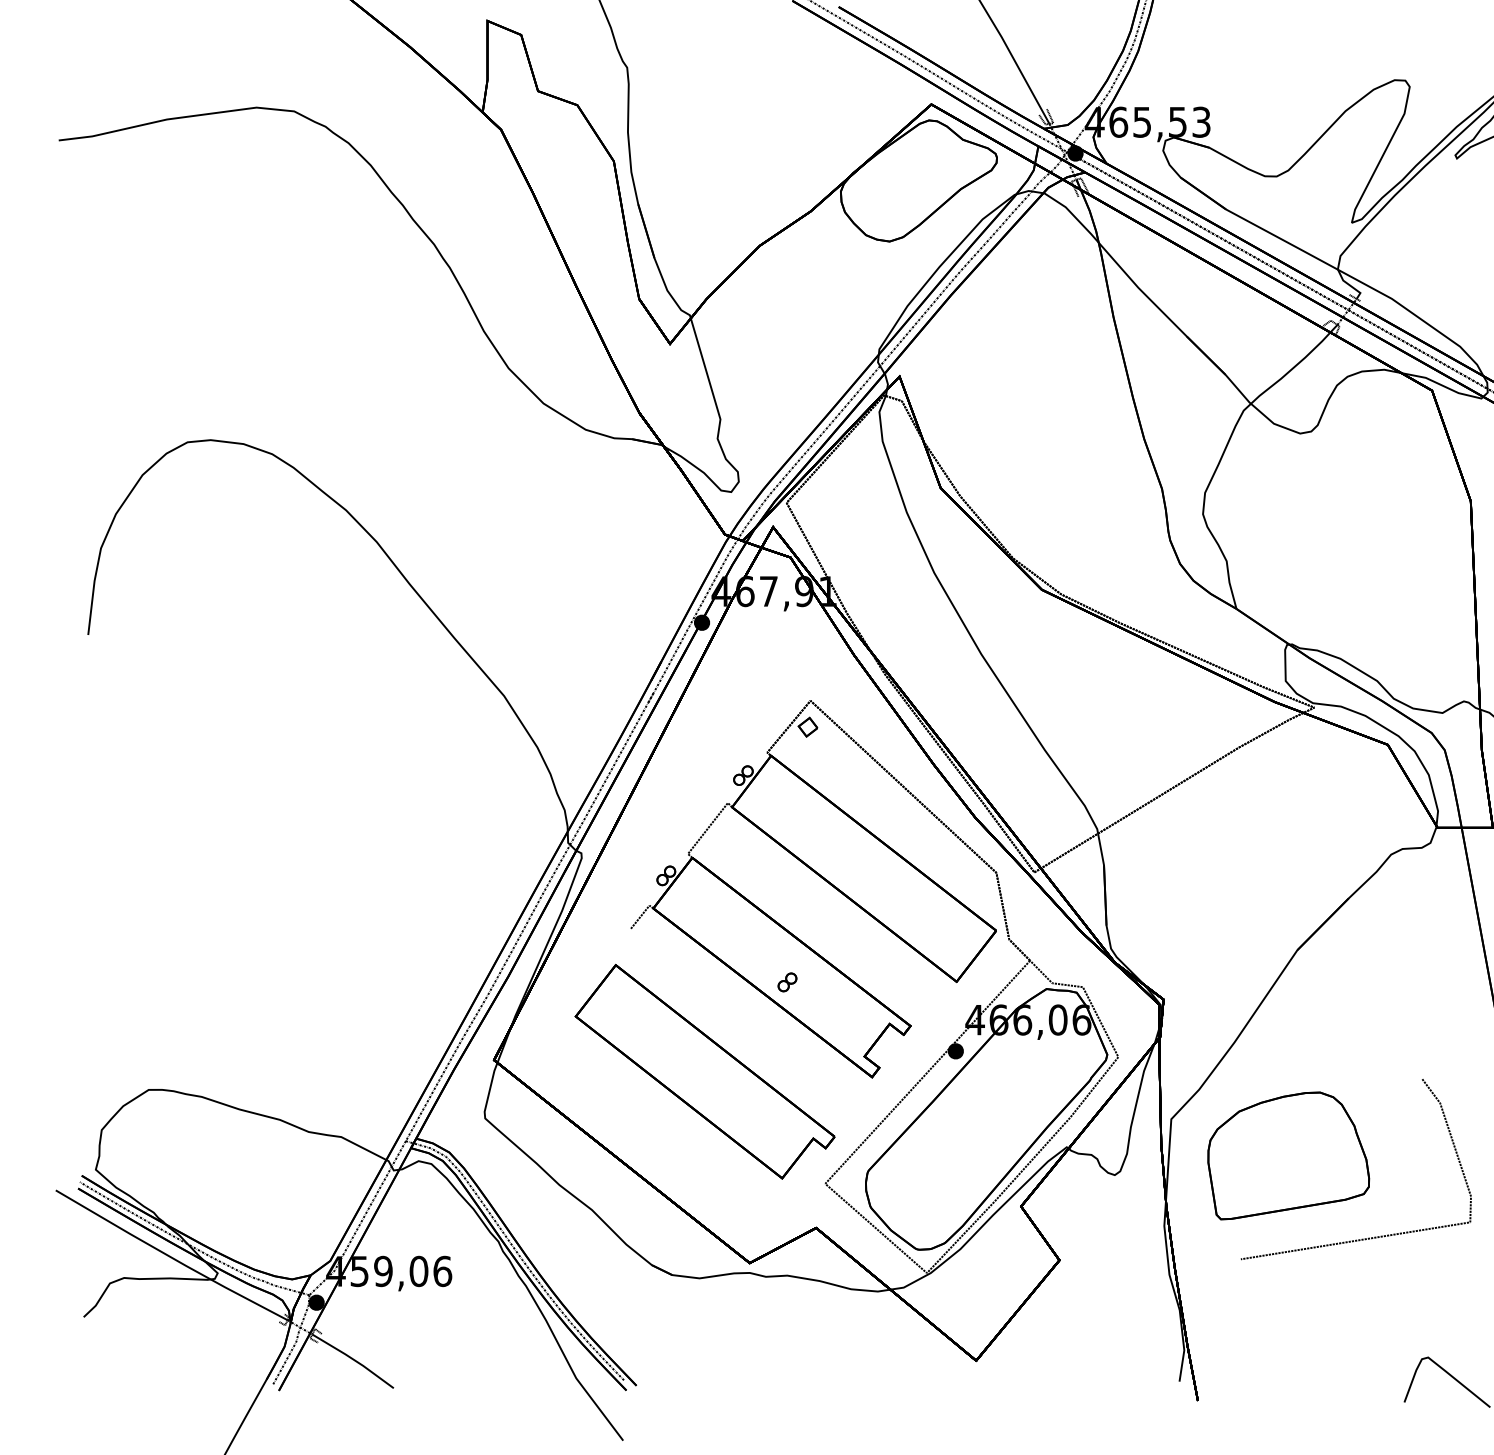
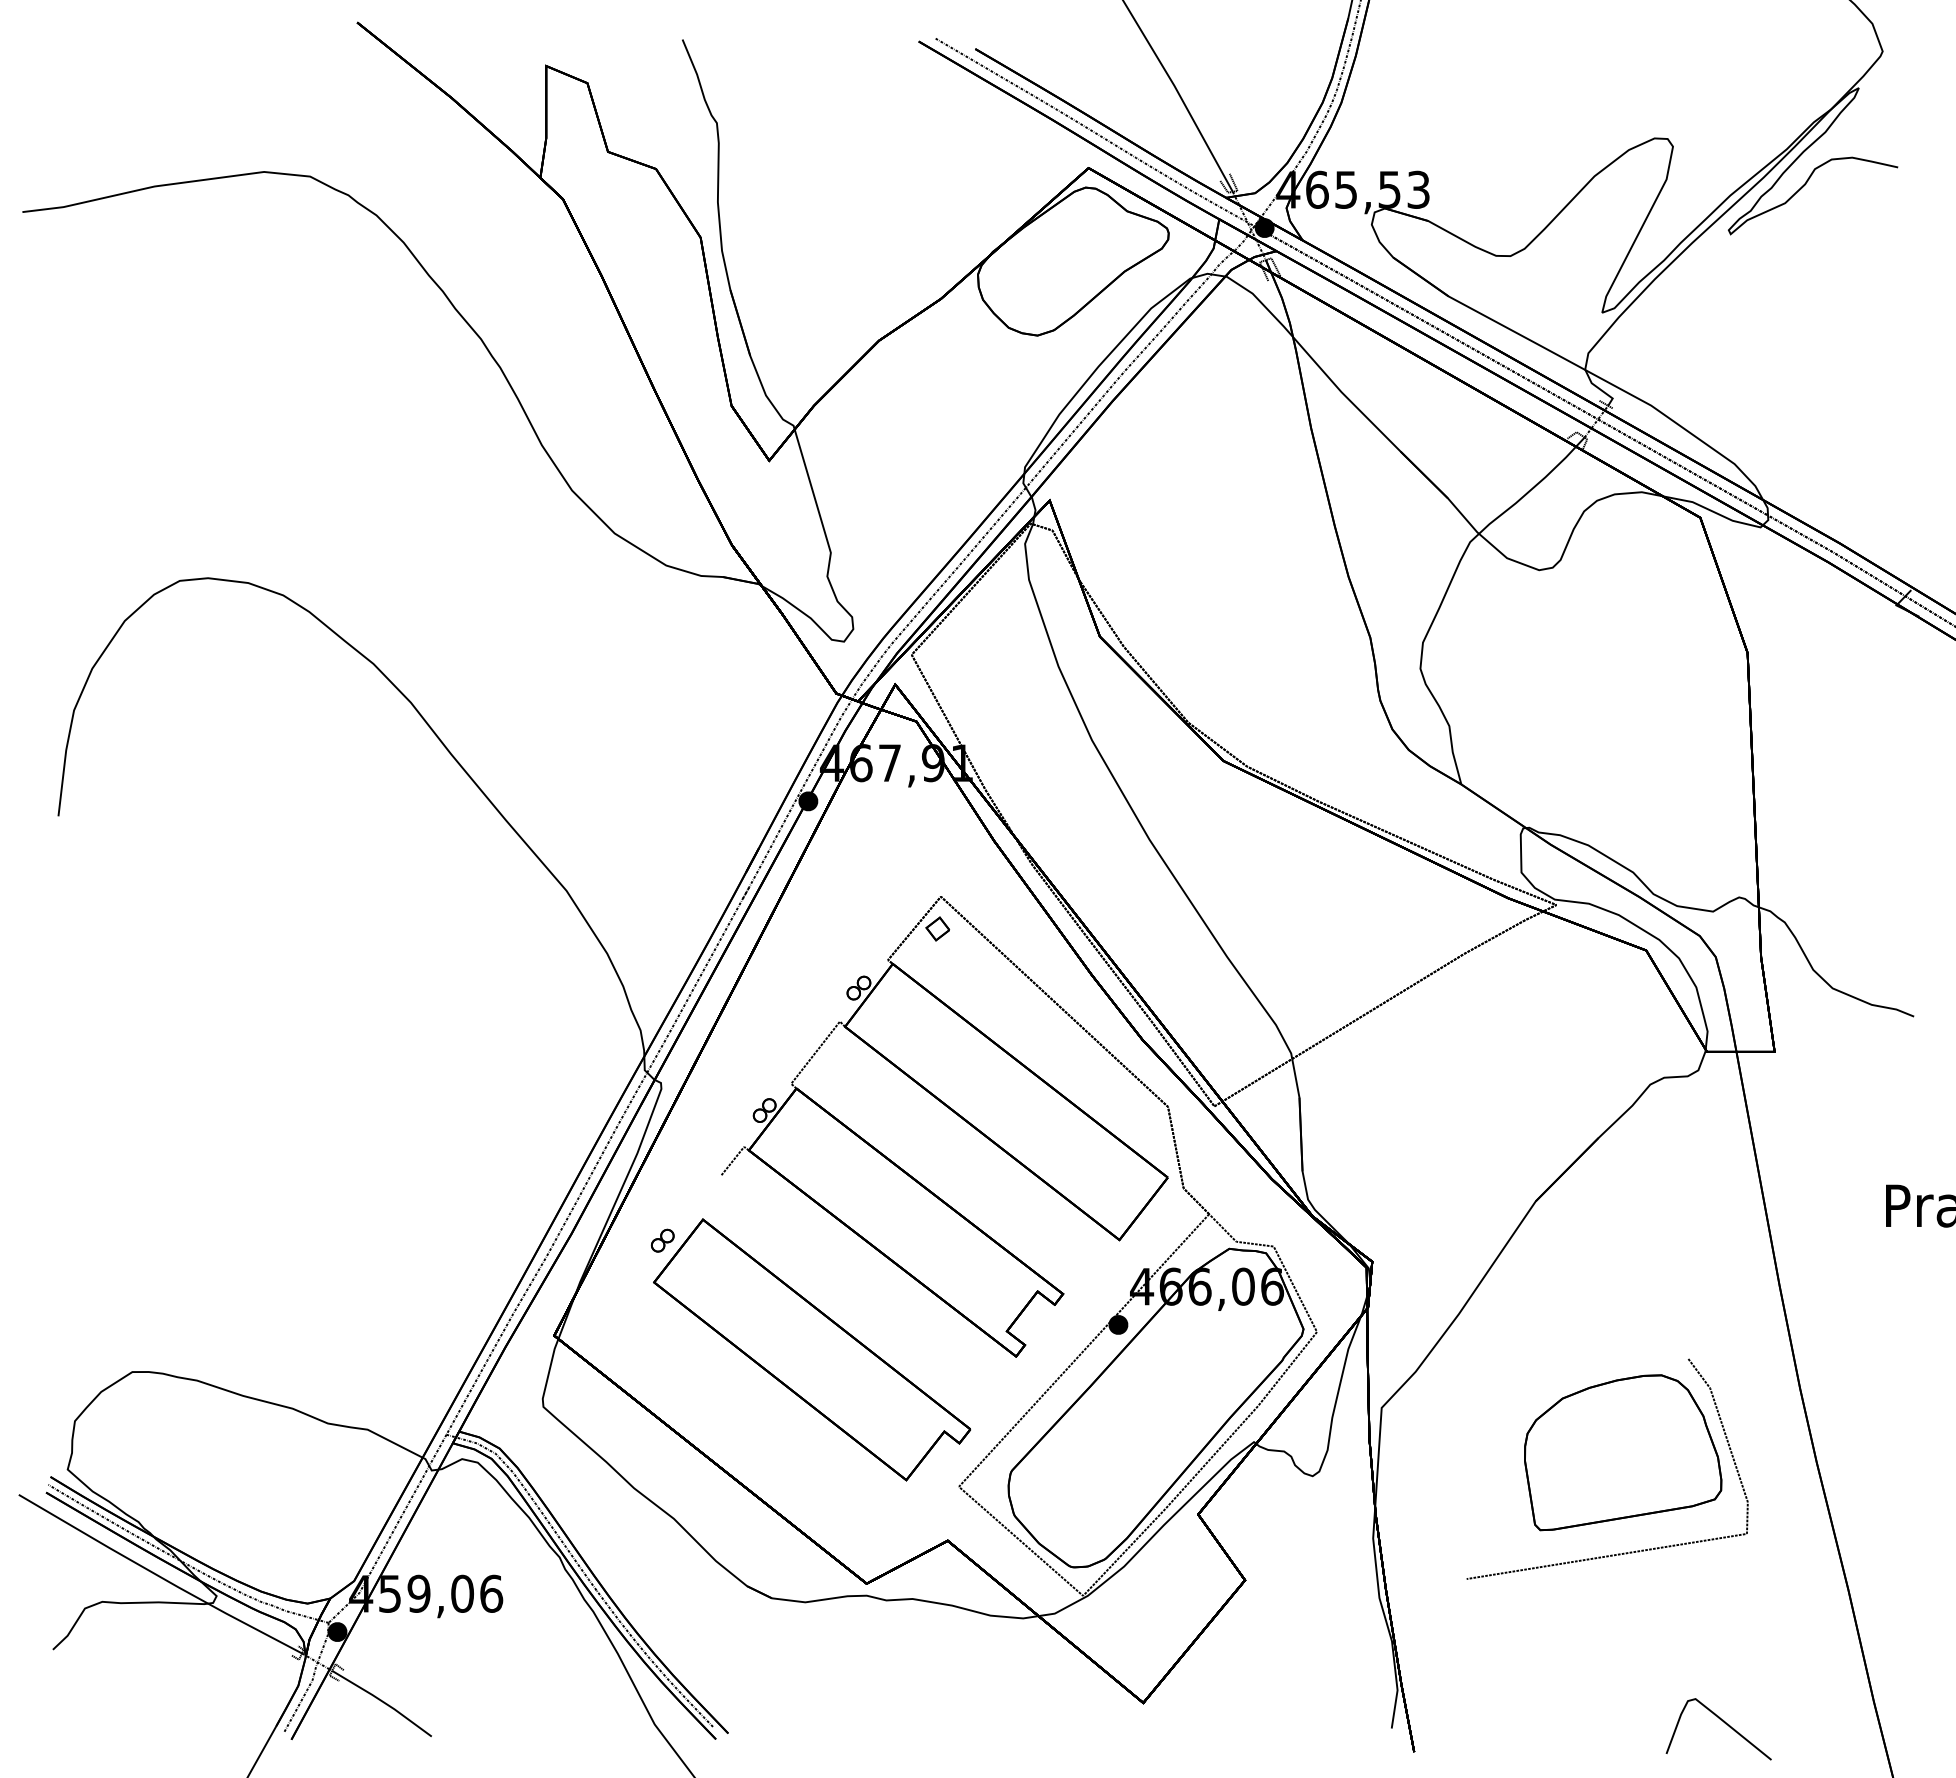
part: (787, 982) -> (662, 1240), moved
part: (1289, 1155) -> (1623, 1452), moved

